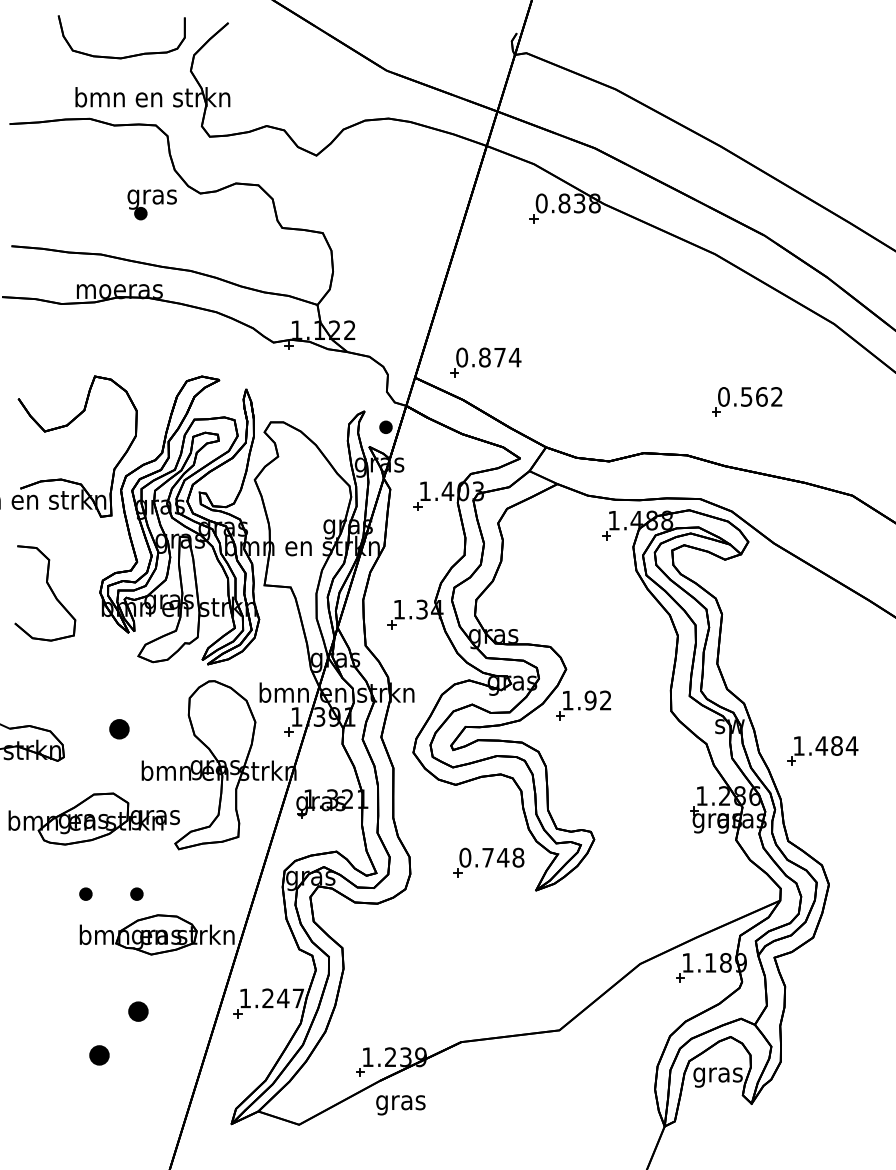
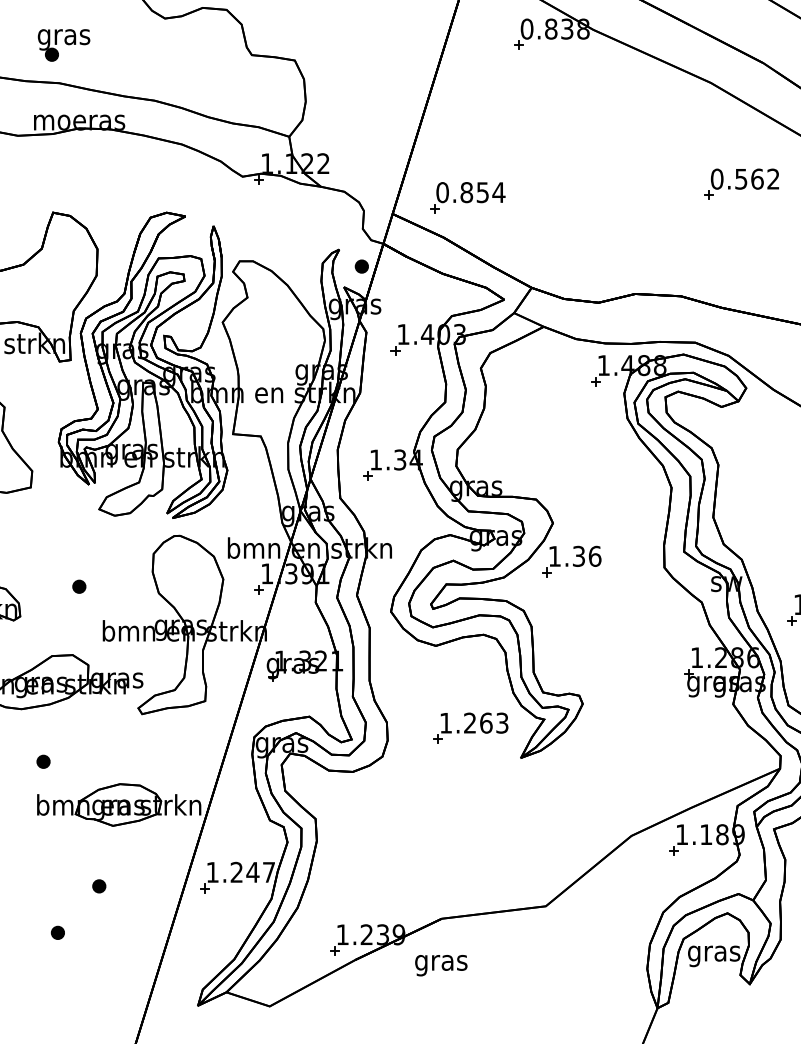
part: (151, 204) -> (63, 45), moved
text: (499, 357) -> (482, 192), 0.874 -> 0.854
part: (747, 401) -> (742, 184), moved
text: (597, 700) -> (586, 556), 1.92 -> 1.36
part: (119, 728) -> (79, 586), size x0.62
text: (491, 857) -> (473, 722), 0.748 -> 1.263
part: (136, 893) -> (97, 761), removed
part: (138, 1011) -> (99, 886), size x0.62
part: (99, 1055) -> (57, 932), size x0.62
text: (400, 1105) -> (440, 965), moved

